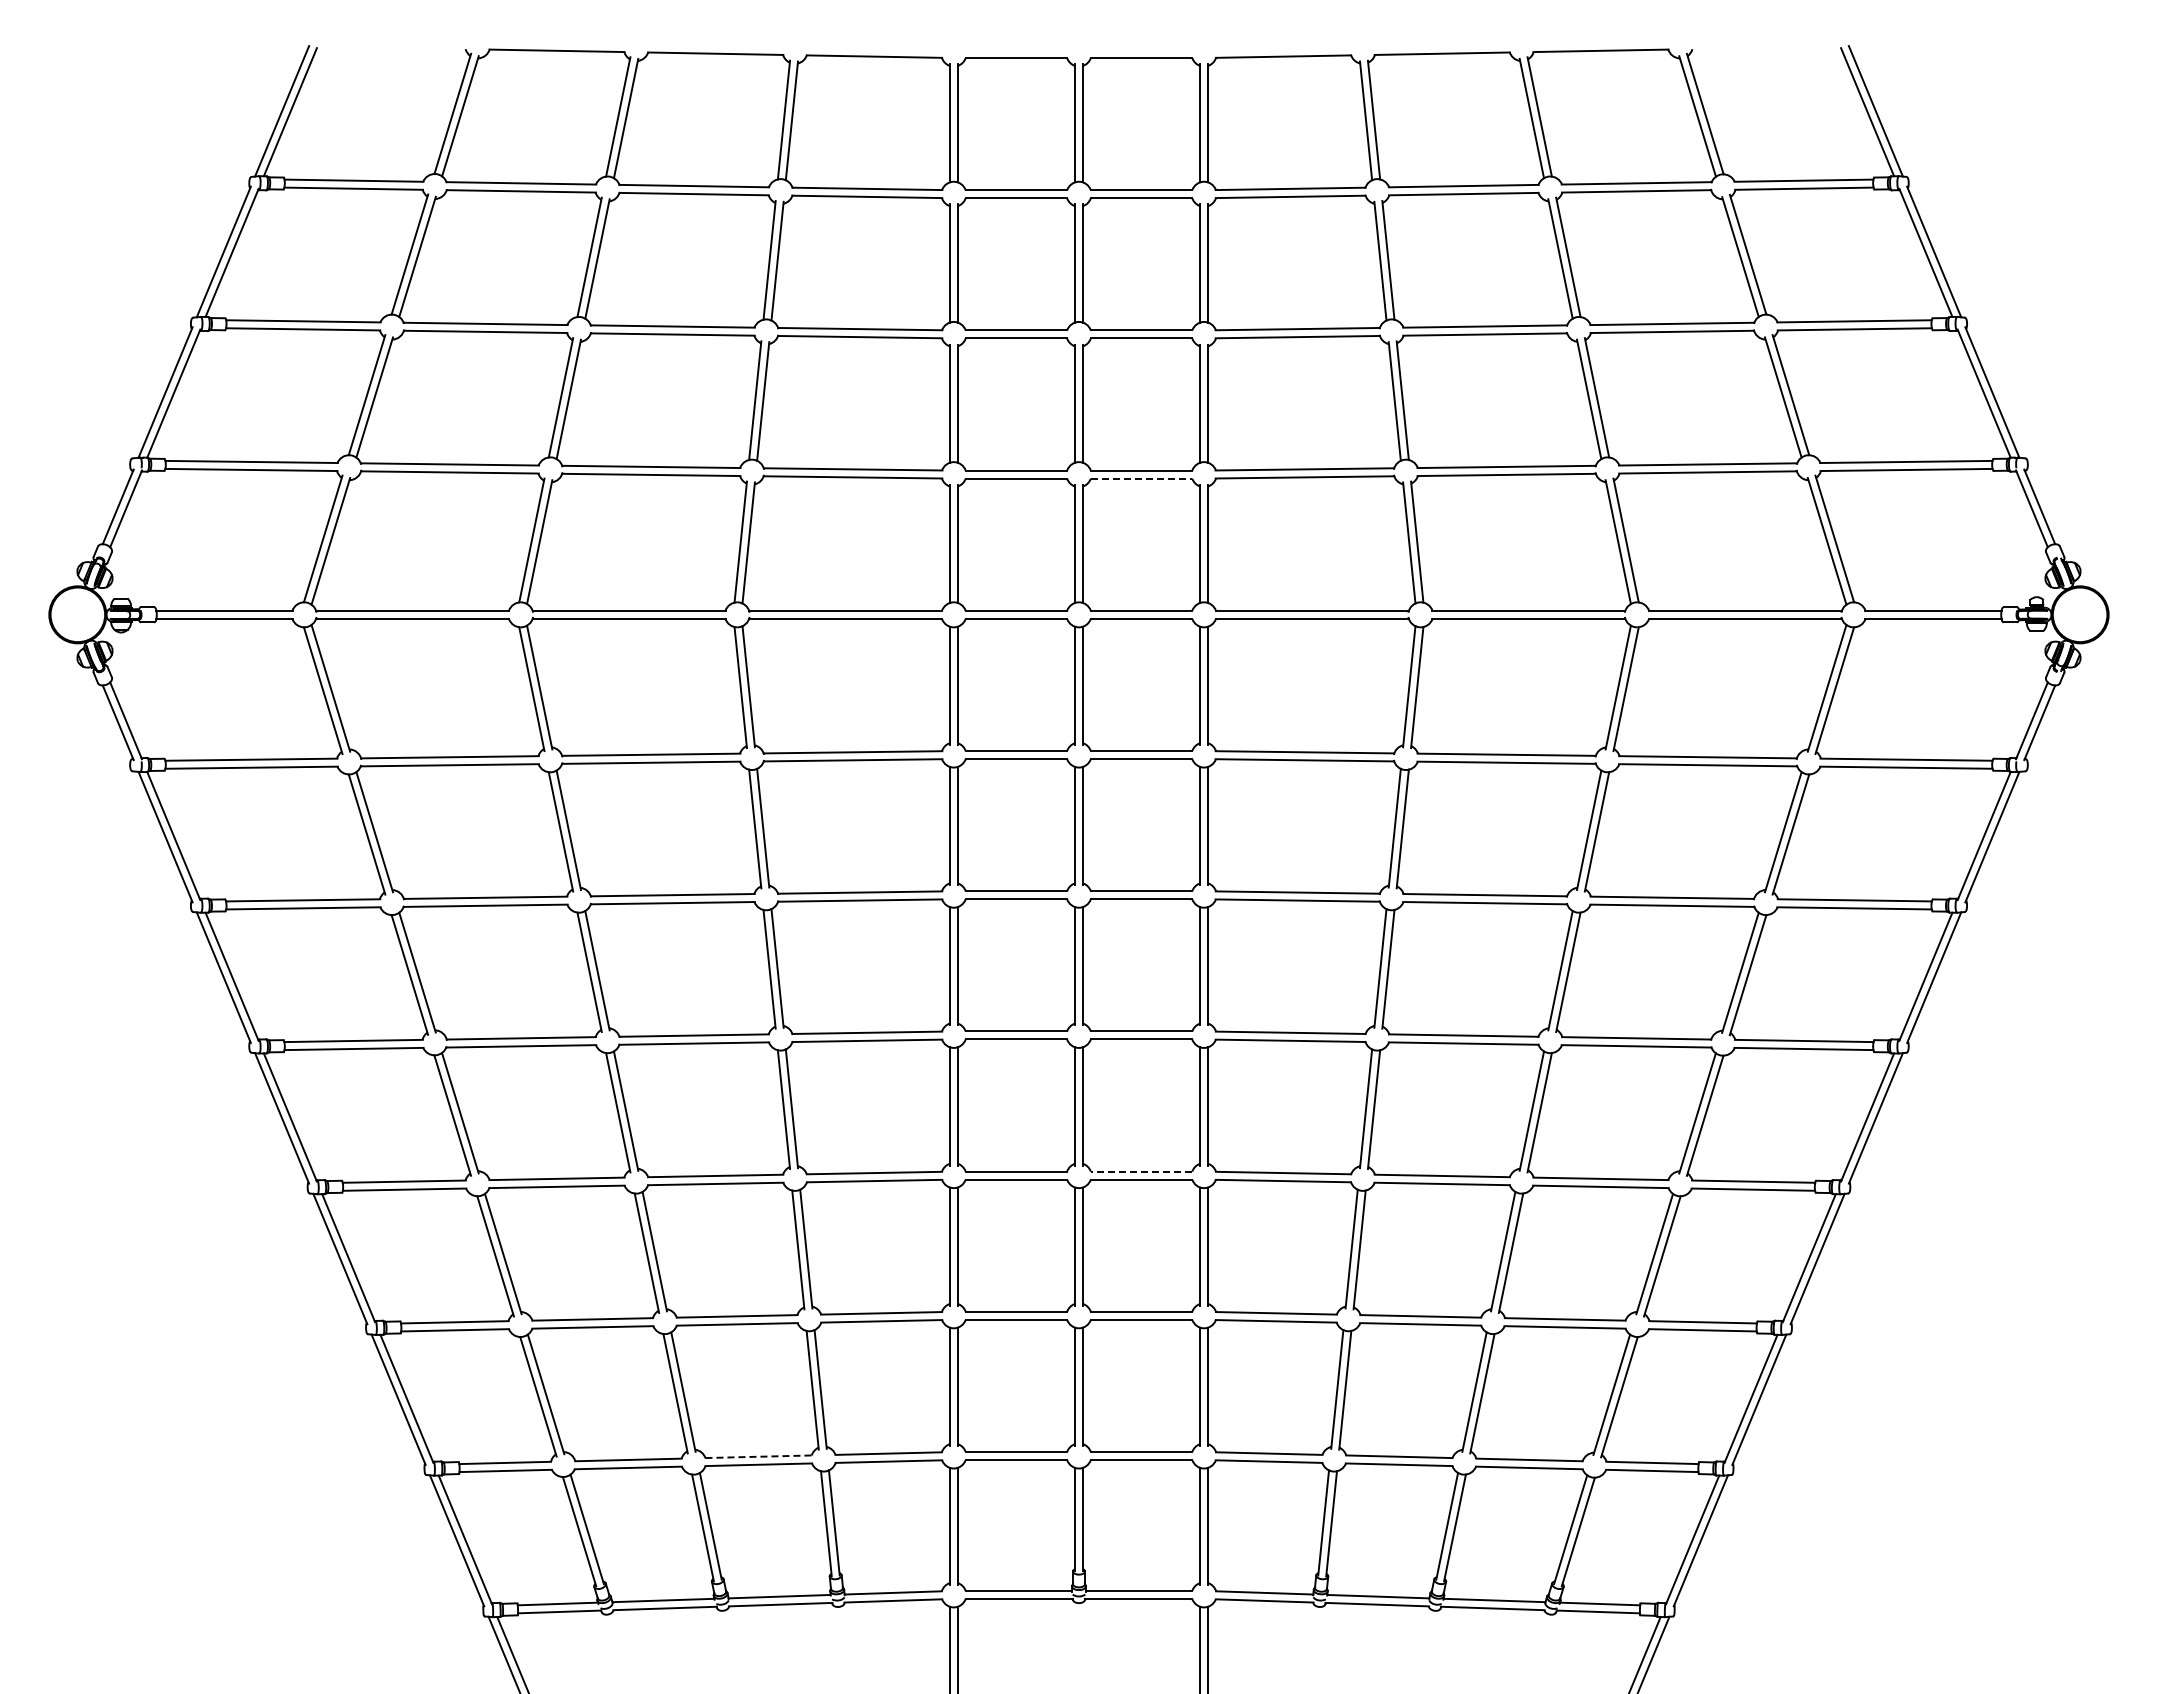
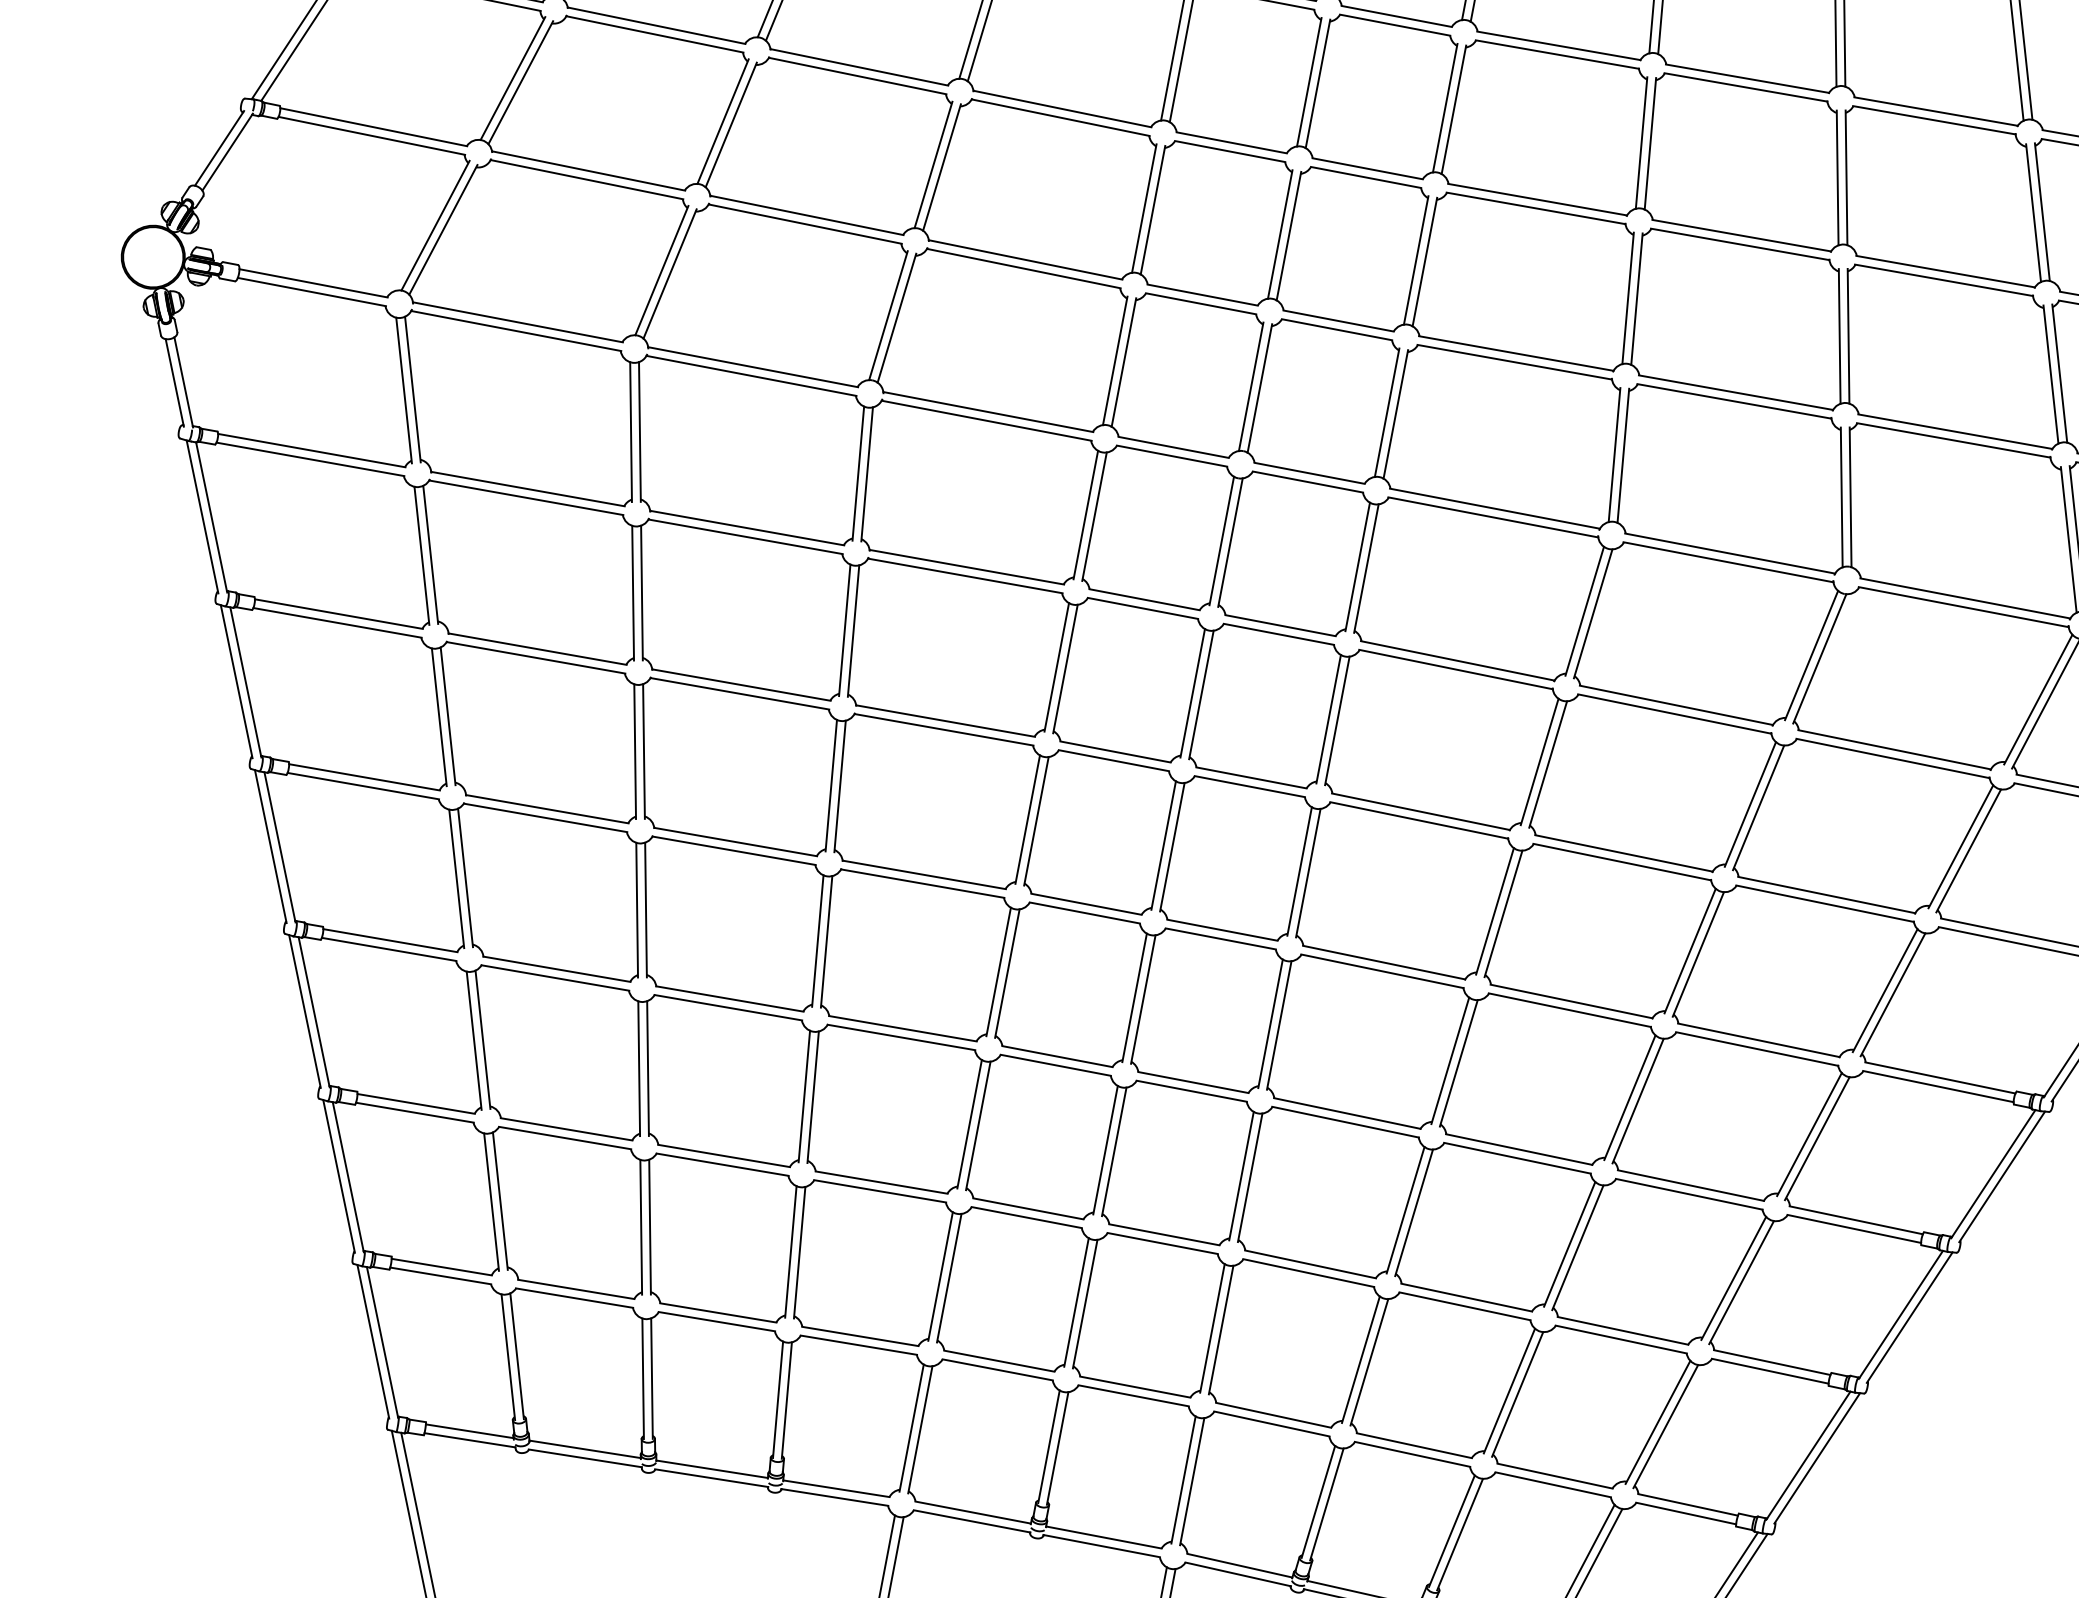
line: (1141, 478) -> (1336, 329), dashed -> solid
line: (1141, 1171) -> (1193, 1082), dashed -> solid
line: (759, 1456) -> (719, 1312), dashed -> solid

